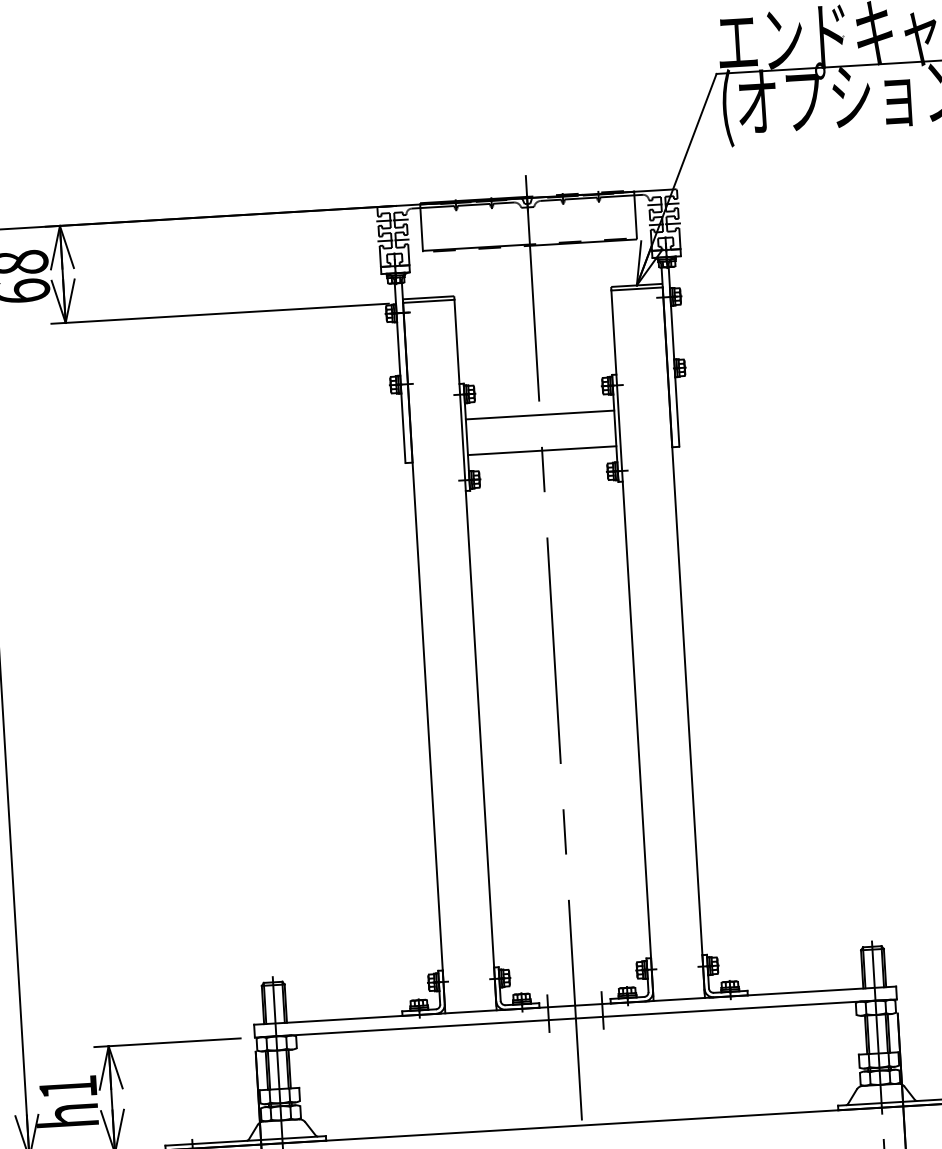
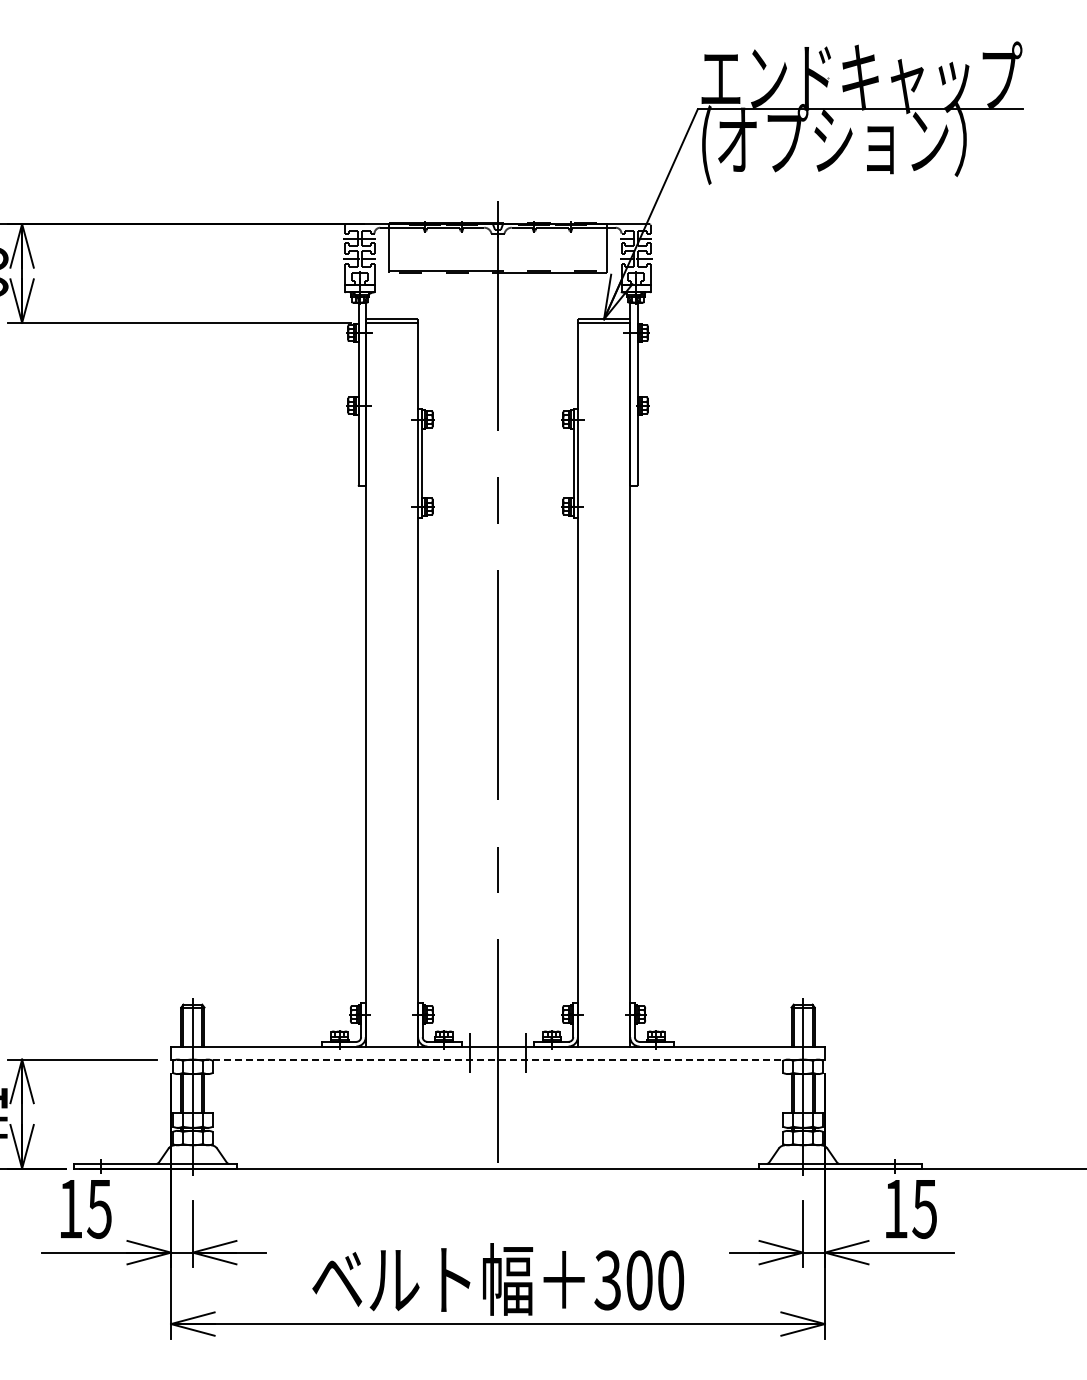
line: (539, 414) -> (497, 444), removed
line: (541, 450) -> (497, 481), removed
line: (576, 1018) -> (498, 1059), solid -> dashed

